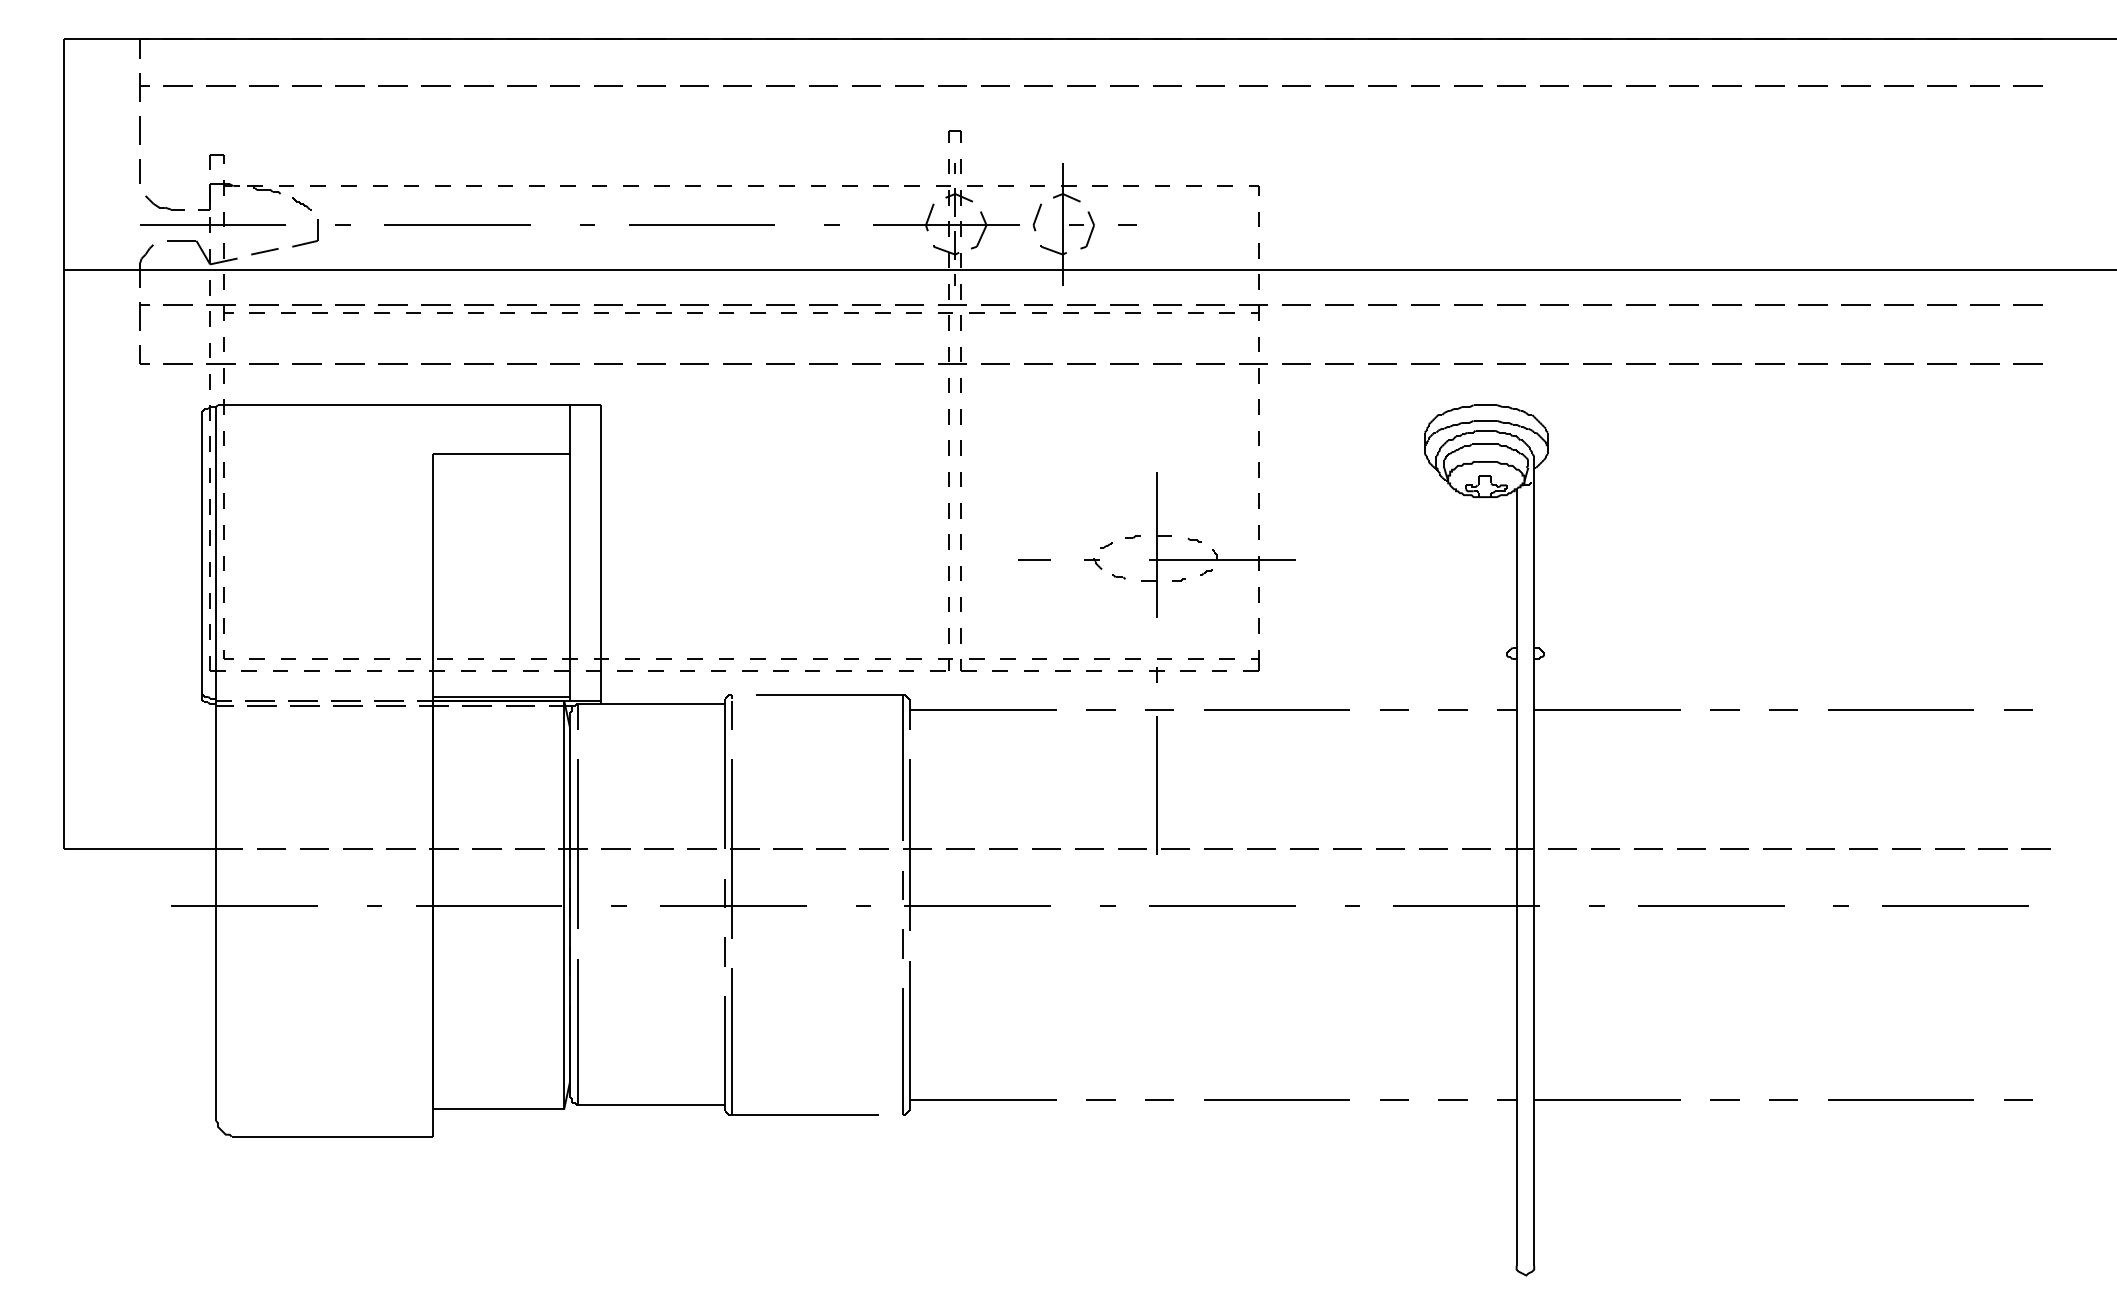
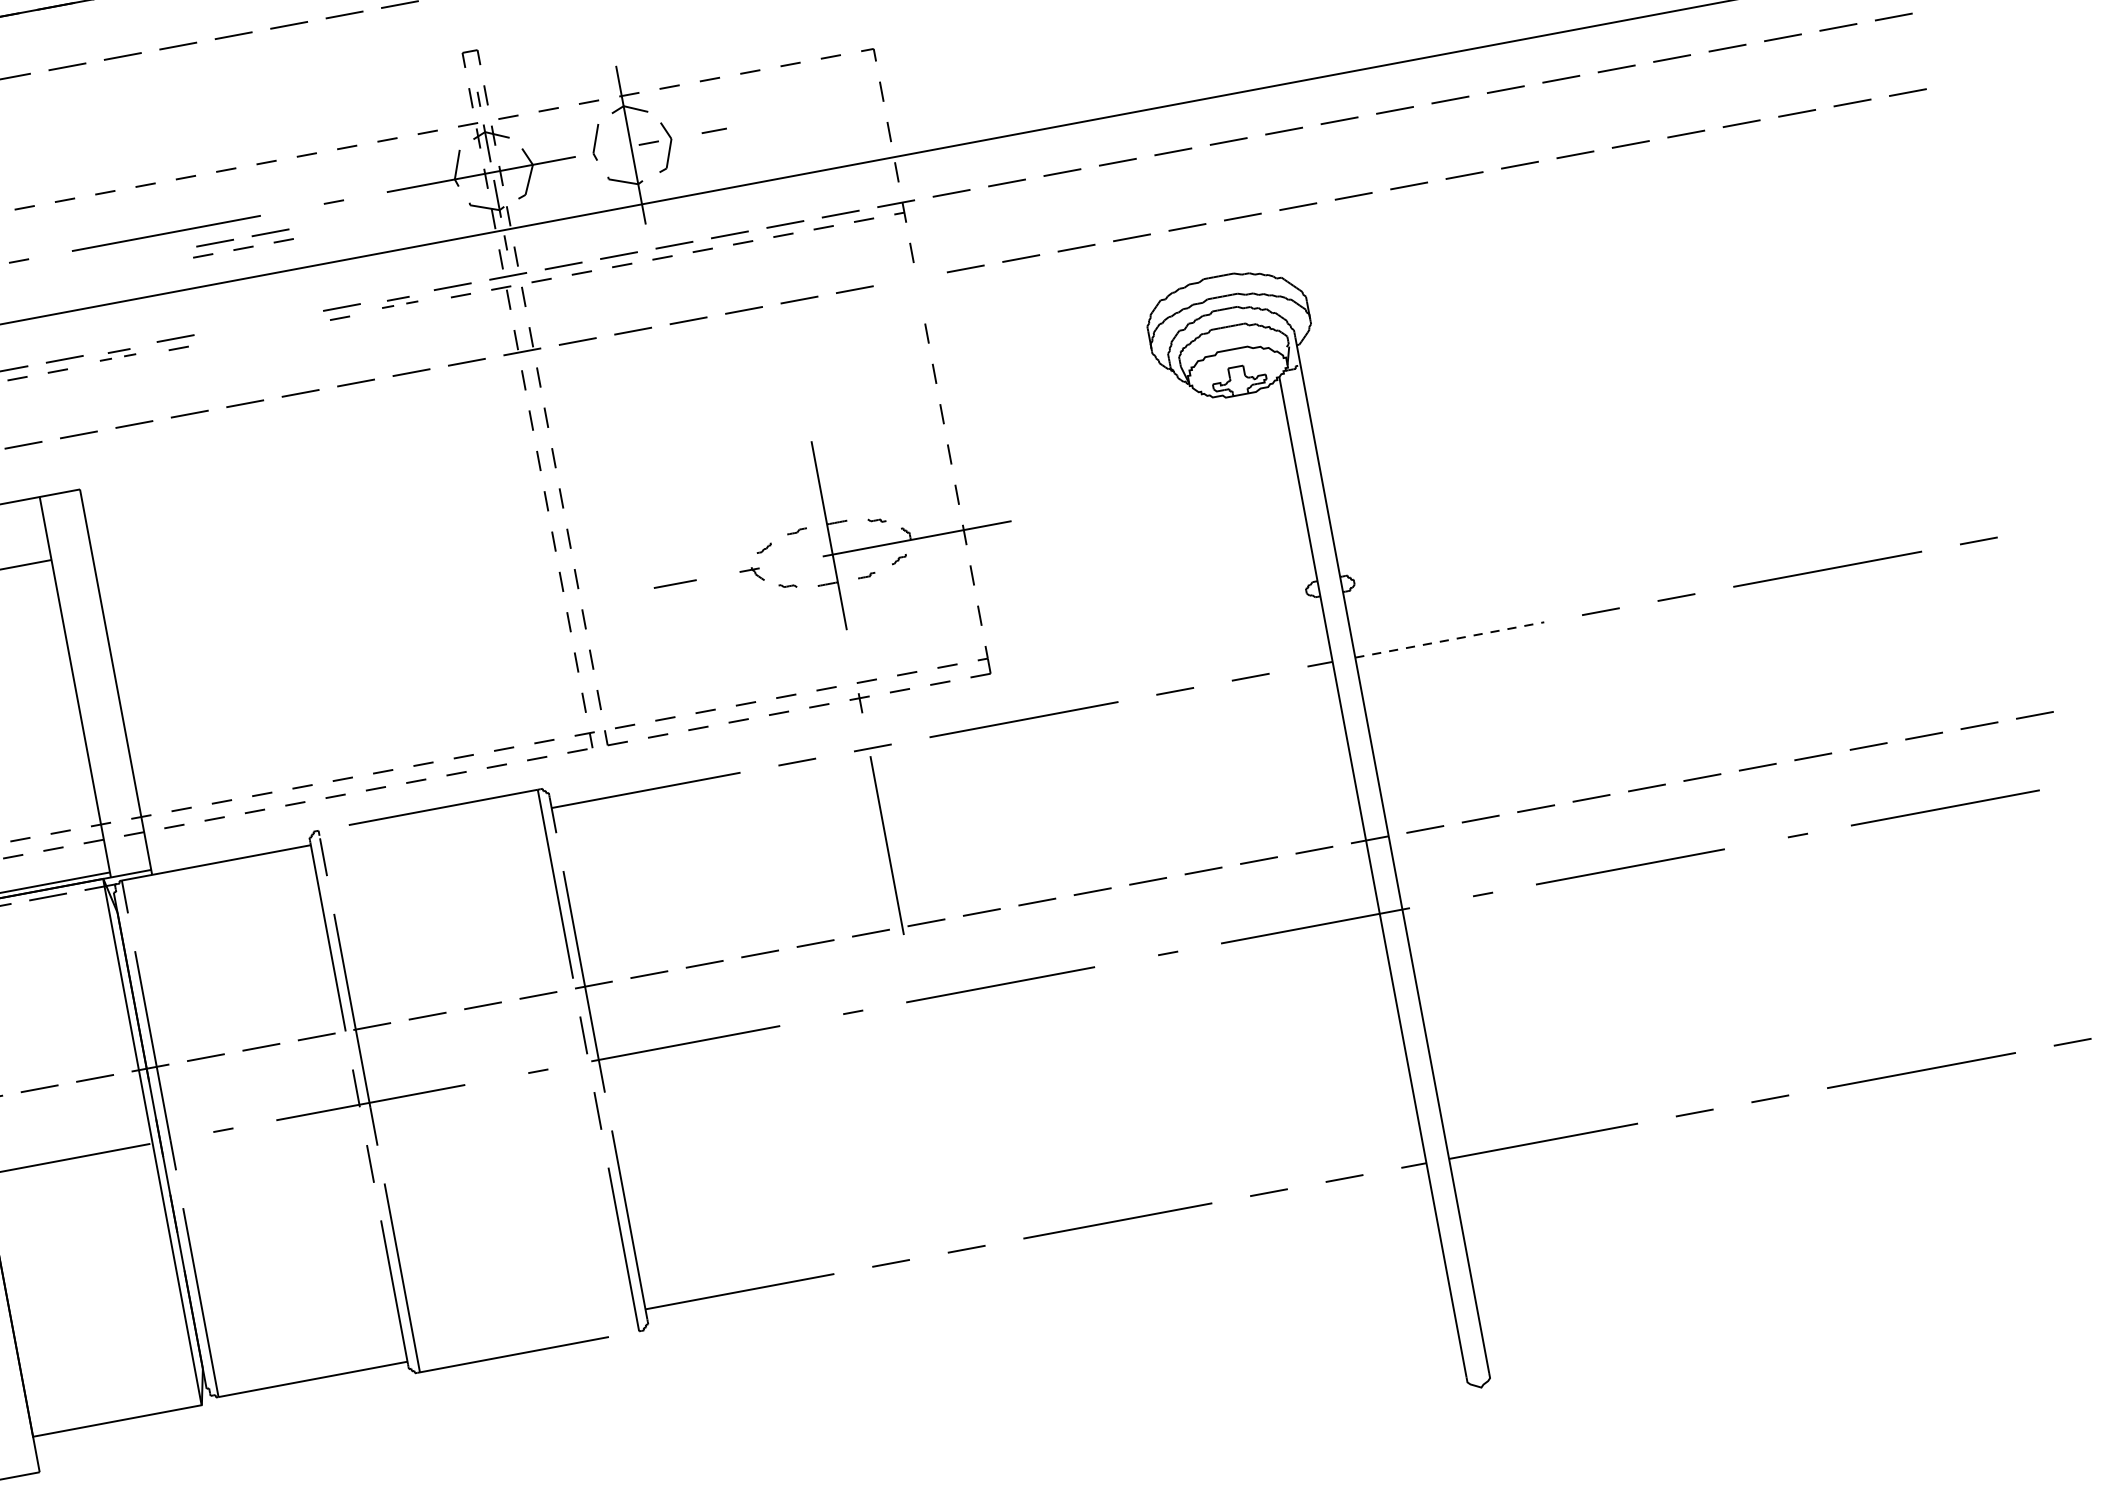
part: (648, 308) -> (117, 353), size x0.6
part: (757, 308) -> (241, 242), moved
part: (867, 308) -> (399, 300), size x0.6
part: (1253, 373) -> (912, 291), removed
line: (1608, 710) -> (1451, 639), solid -> dashed

